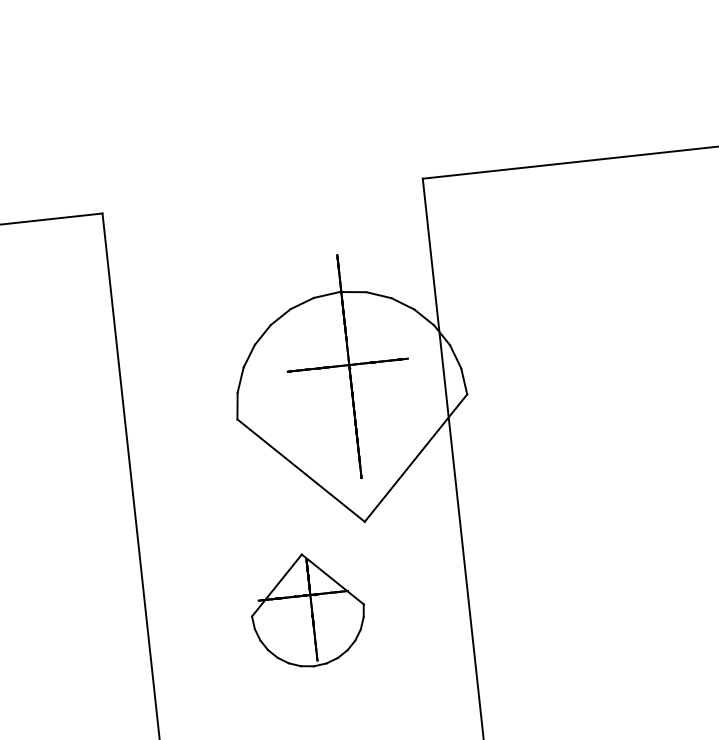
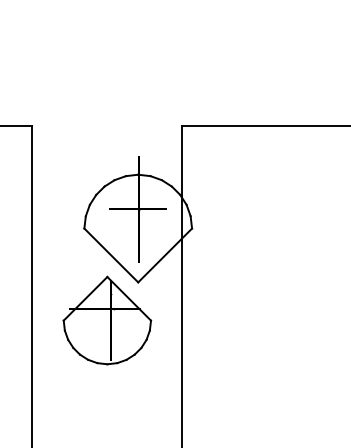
part: (308, 610) -> (107, 320), size x1.67

